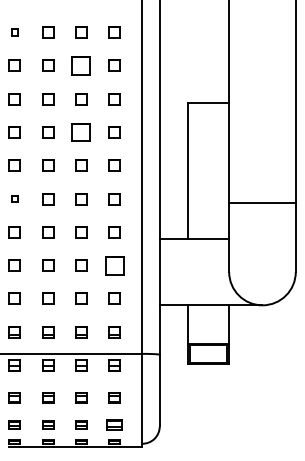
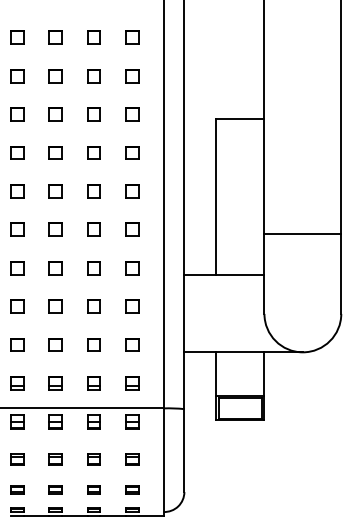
part: (15, 32) -> (17, 37), size x1.67
part: (80, 66) -> (93, 76), size x0.62
part: (80, 132) -> (93, 152), size x0.62
part: (15, 198) -> (17, 229), size x1.67
part: (114, 265) -> (132, 306), size x0.62
part: (114, 424) -> (132, 489), size x0.71

